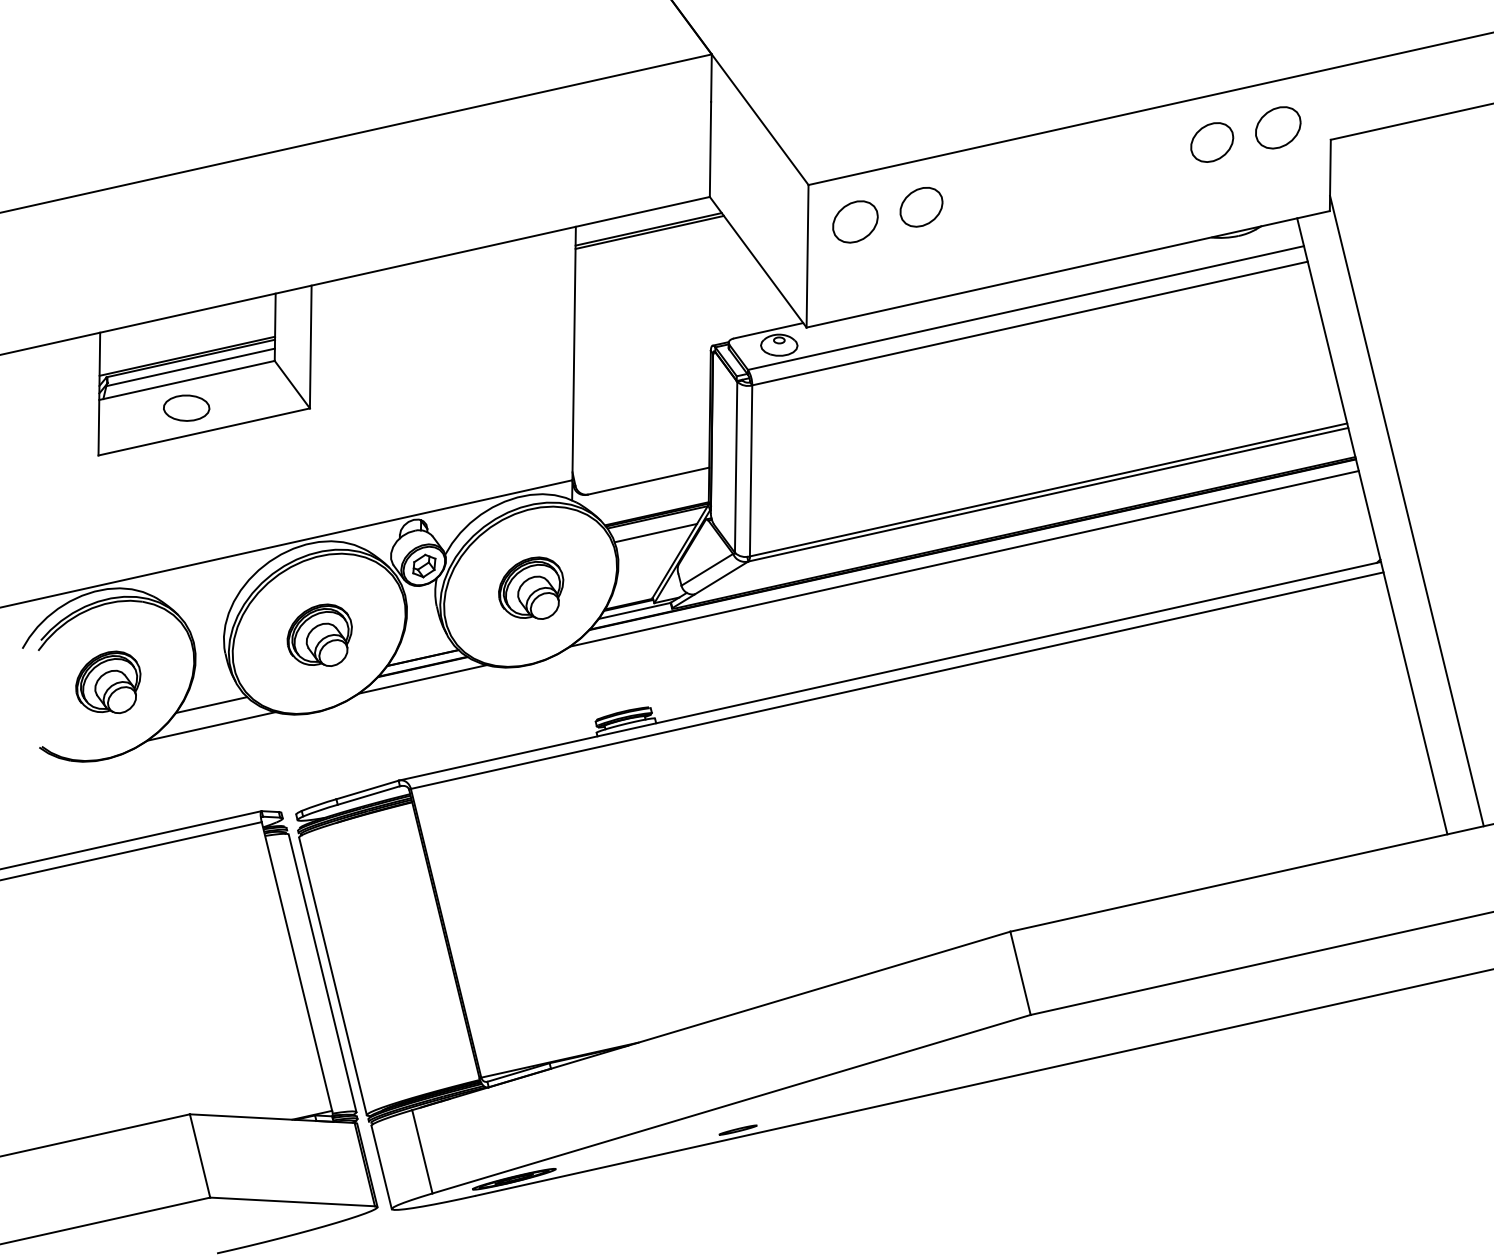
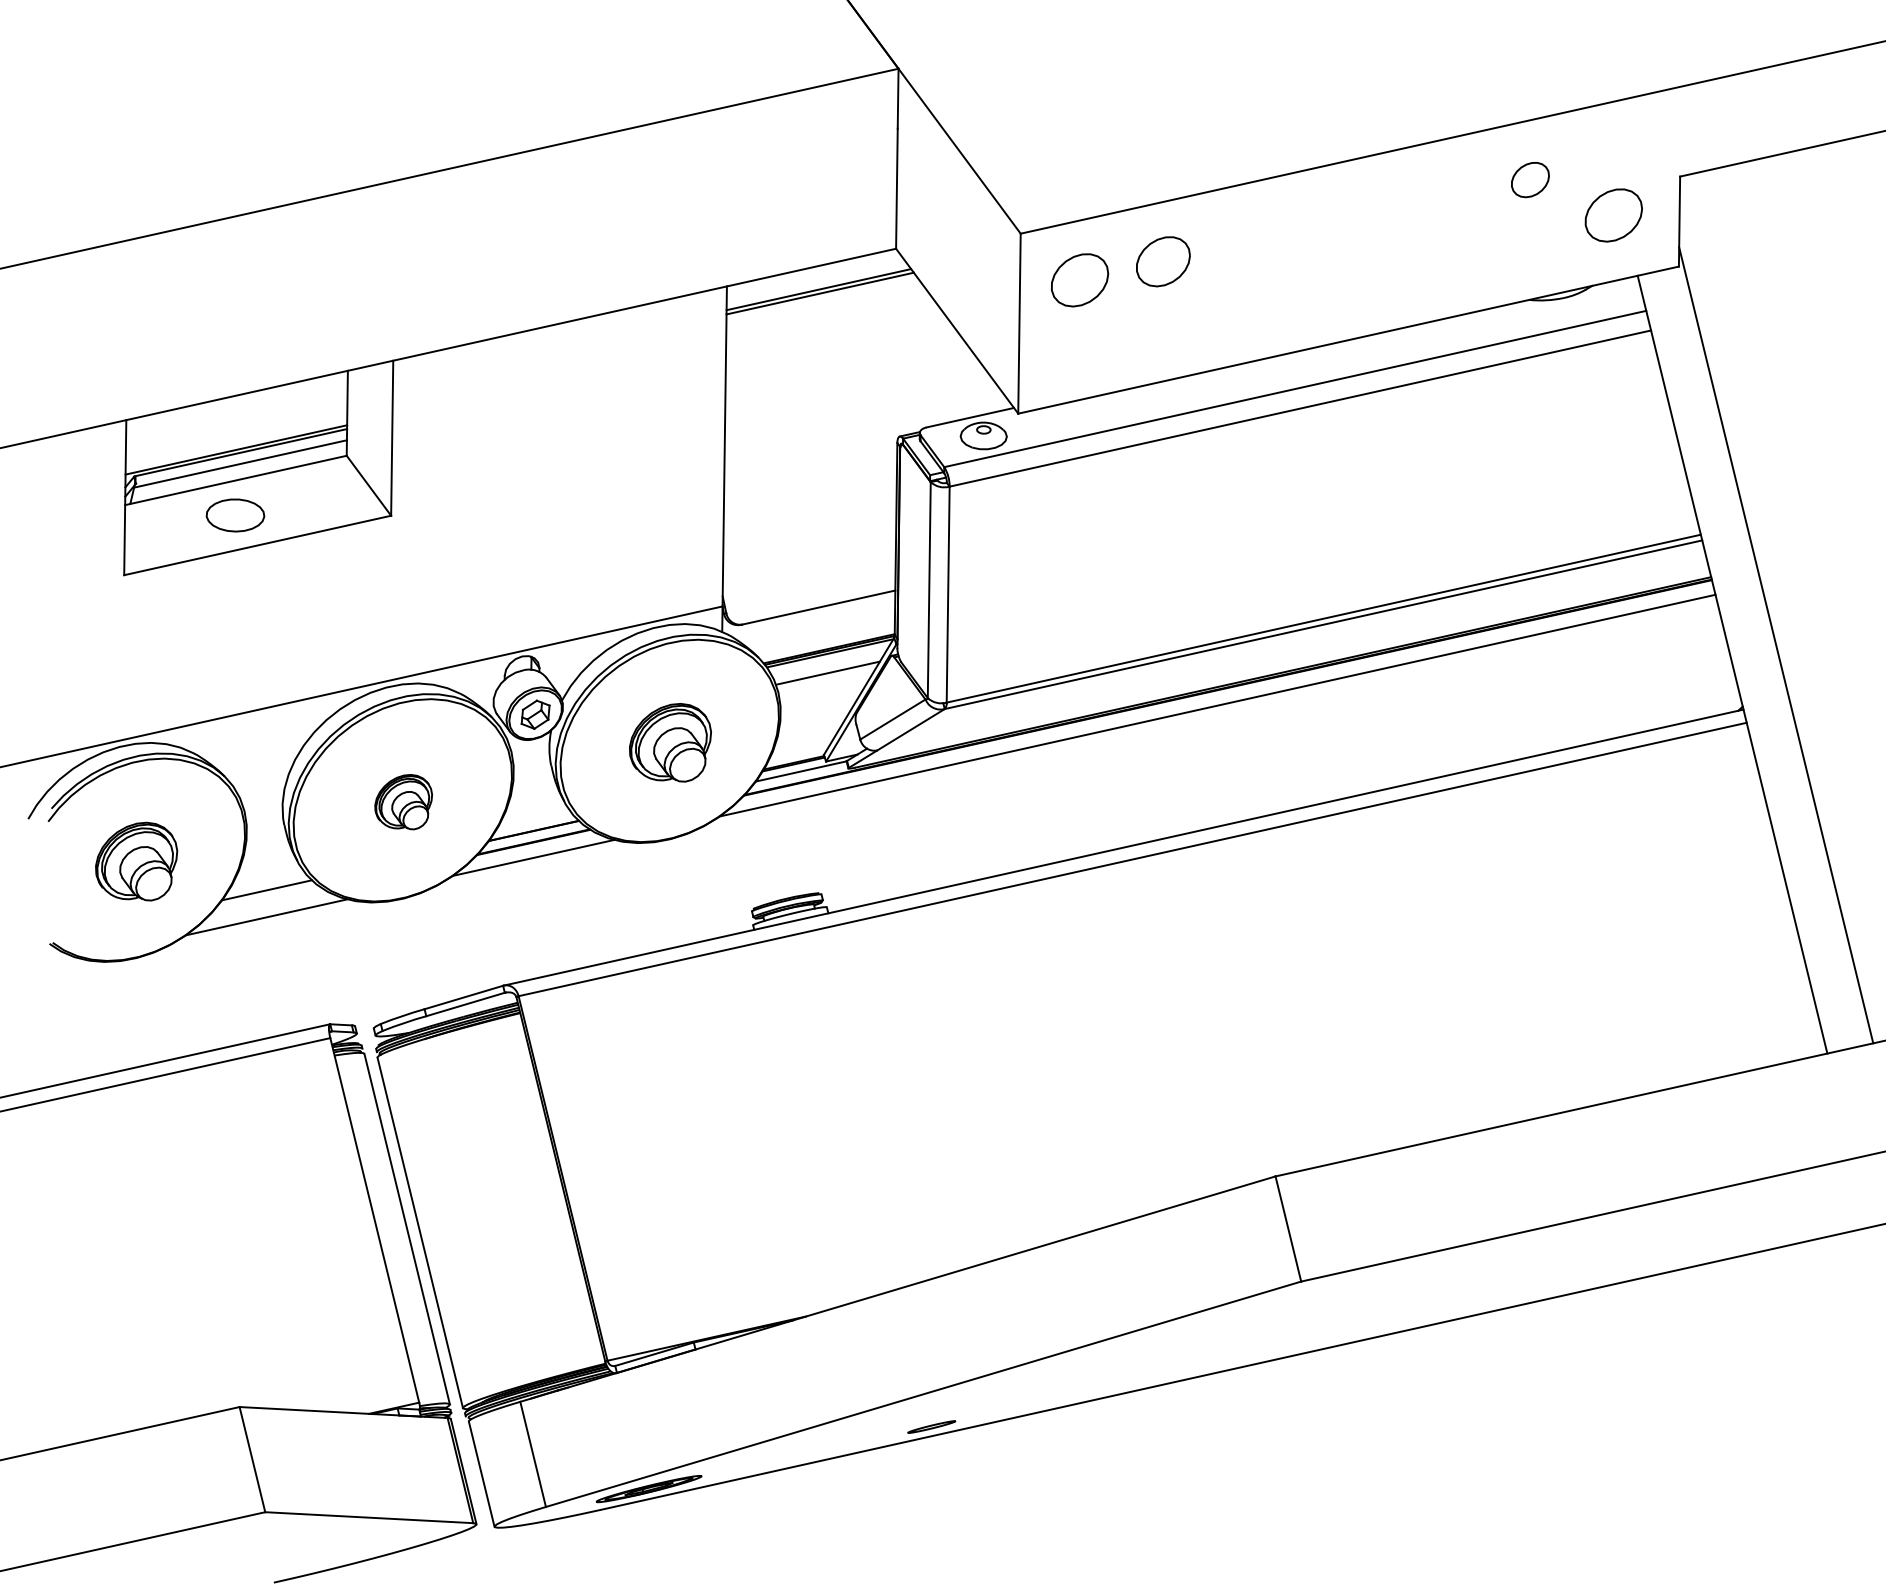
part: (1278, 127) -> (1613, 215), moved
part: (1212, 142) -> (1530, 179), size x0.7
part: (319, 634) -> (403, 801), size x0.7

